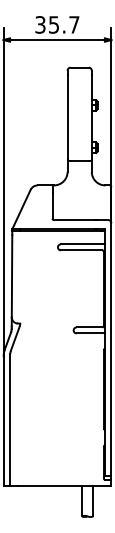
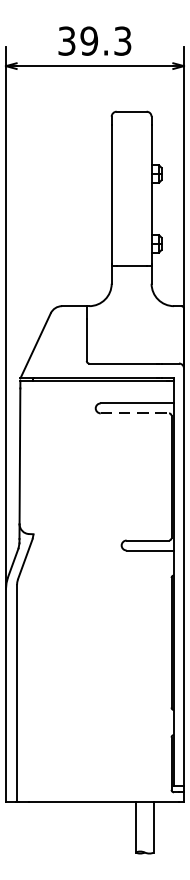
text: (63, 24) -> (104, 40), 35.7 -> 39.3
line: (81, 250) -> (134, 413), solid -> dashed

